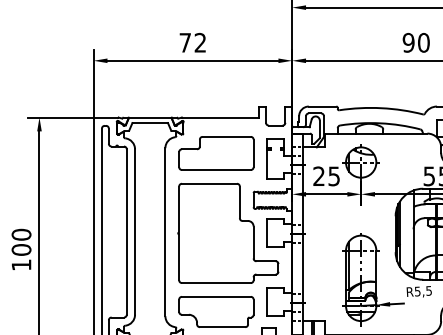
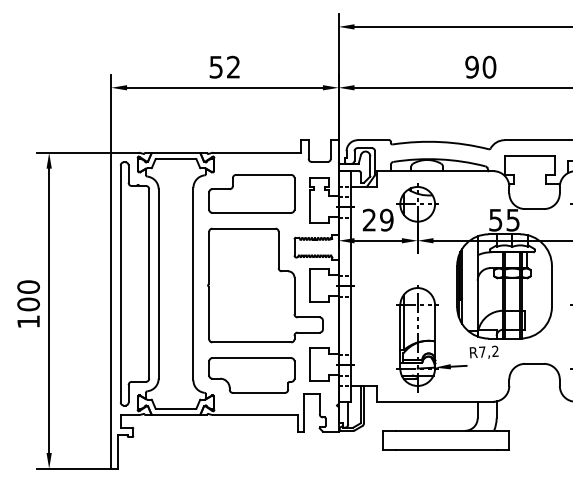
text: (184, 43) -> (215, 67), 72 -> 52
text: (333, 175) -> (386, 219), 25 -> 29
text: (423, 291) -> (488, 351), R5,5 -> R7,2

